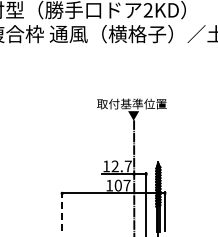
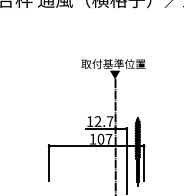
line: (62, 211) -> (49, 163), dashed -> solid

